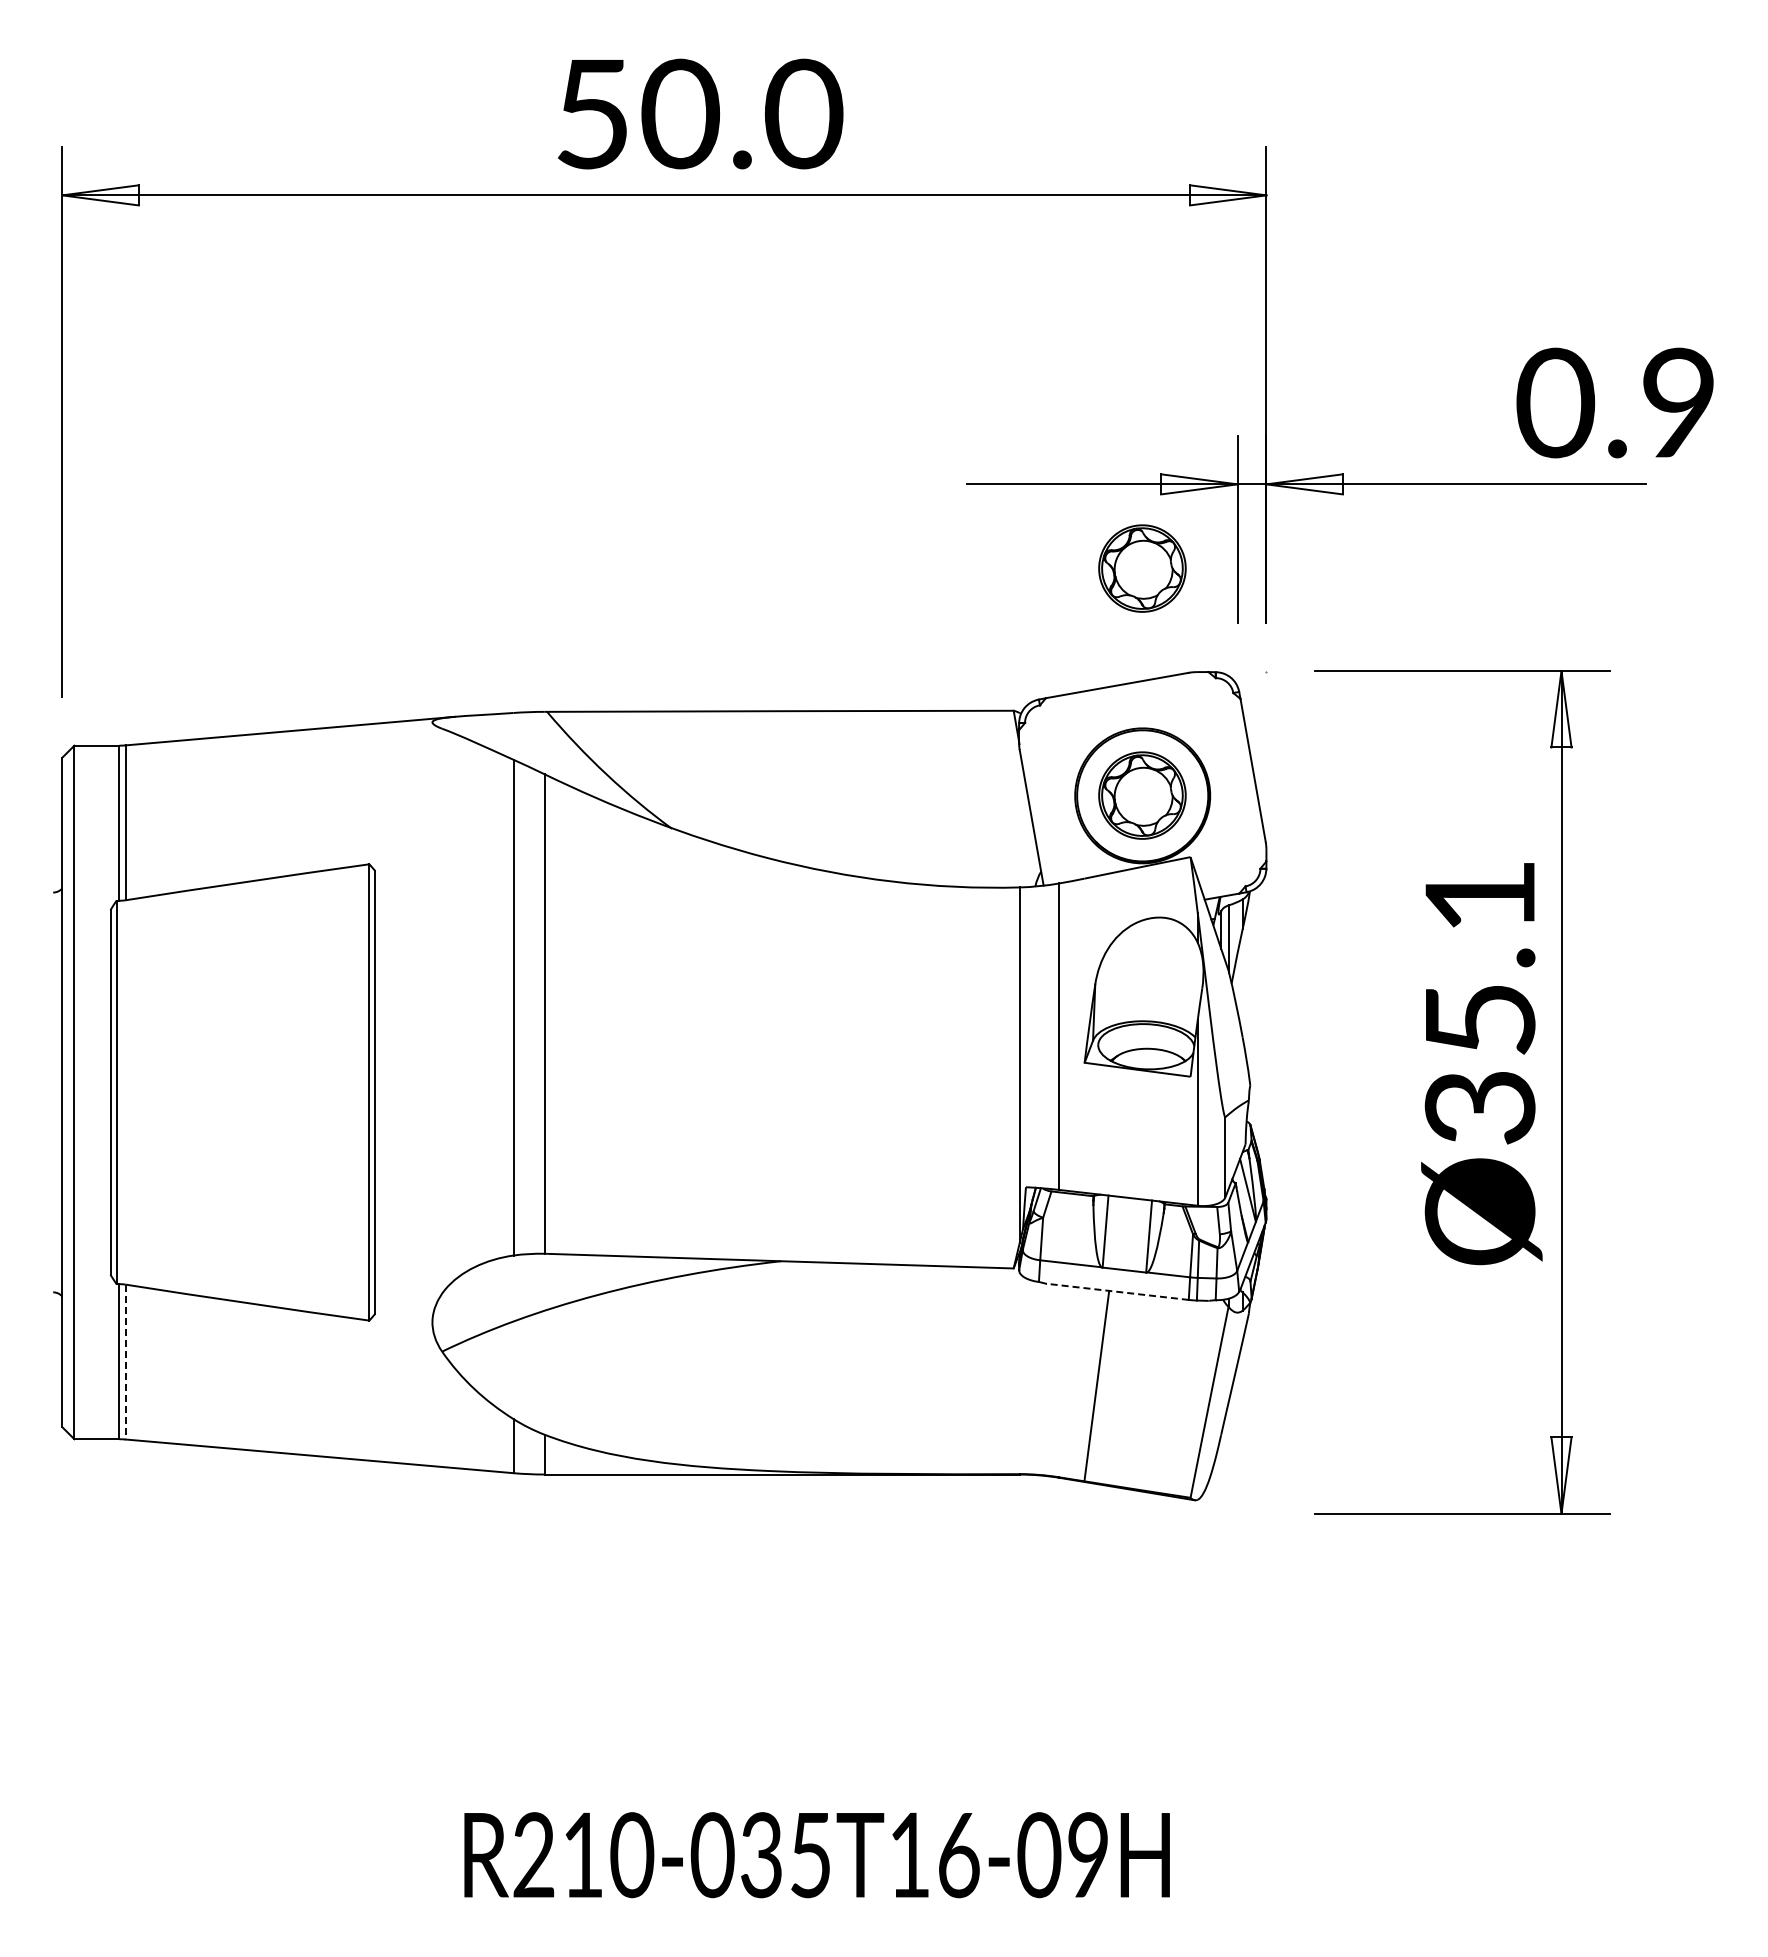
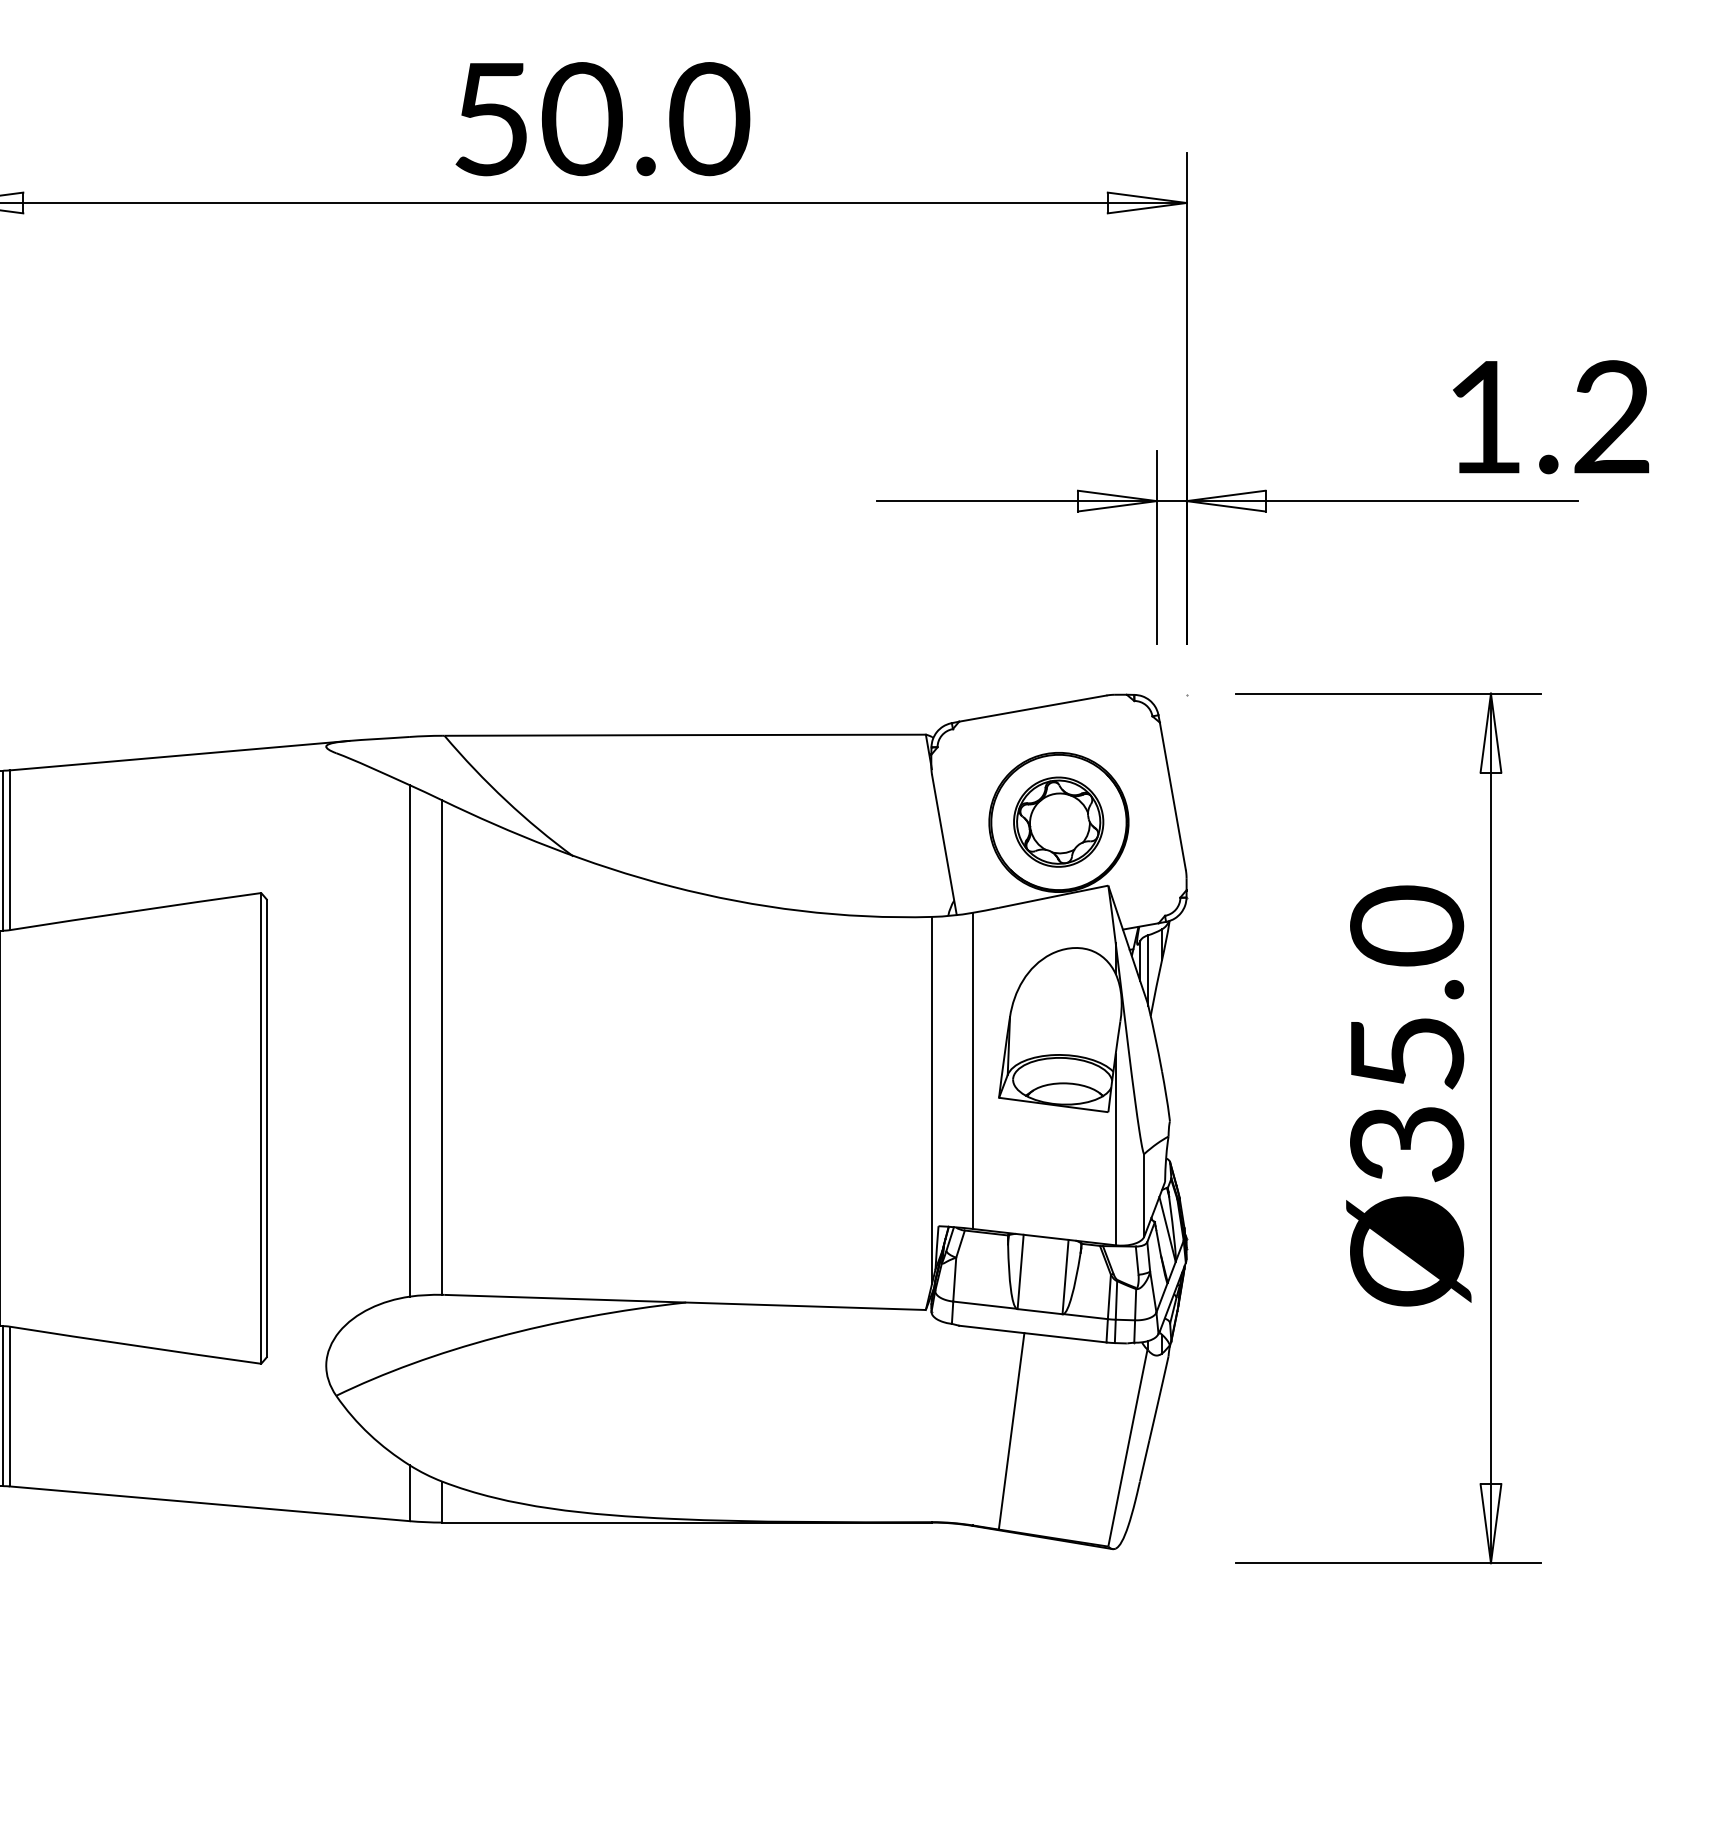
text: (1615, 402) -> (1546, 416), 0.9 -> 1.2
part: (1142, 568) -> (1058, 587), removed
text: (1479, 895) -> (1406, 925), Ø35.1 -> Ø35.0
line: (1117, 1291) -> (1032, 1333), dashed -> solid
line: (125, 1362) -> (9, 1406), dashed -> solid

